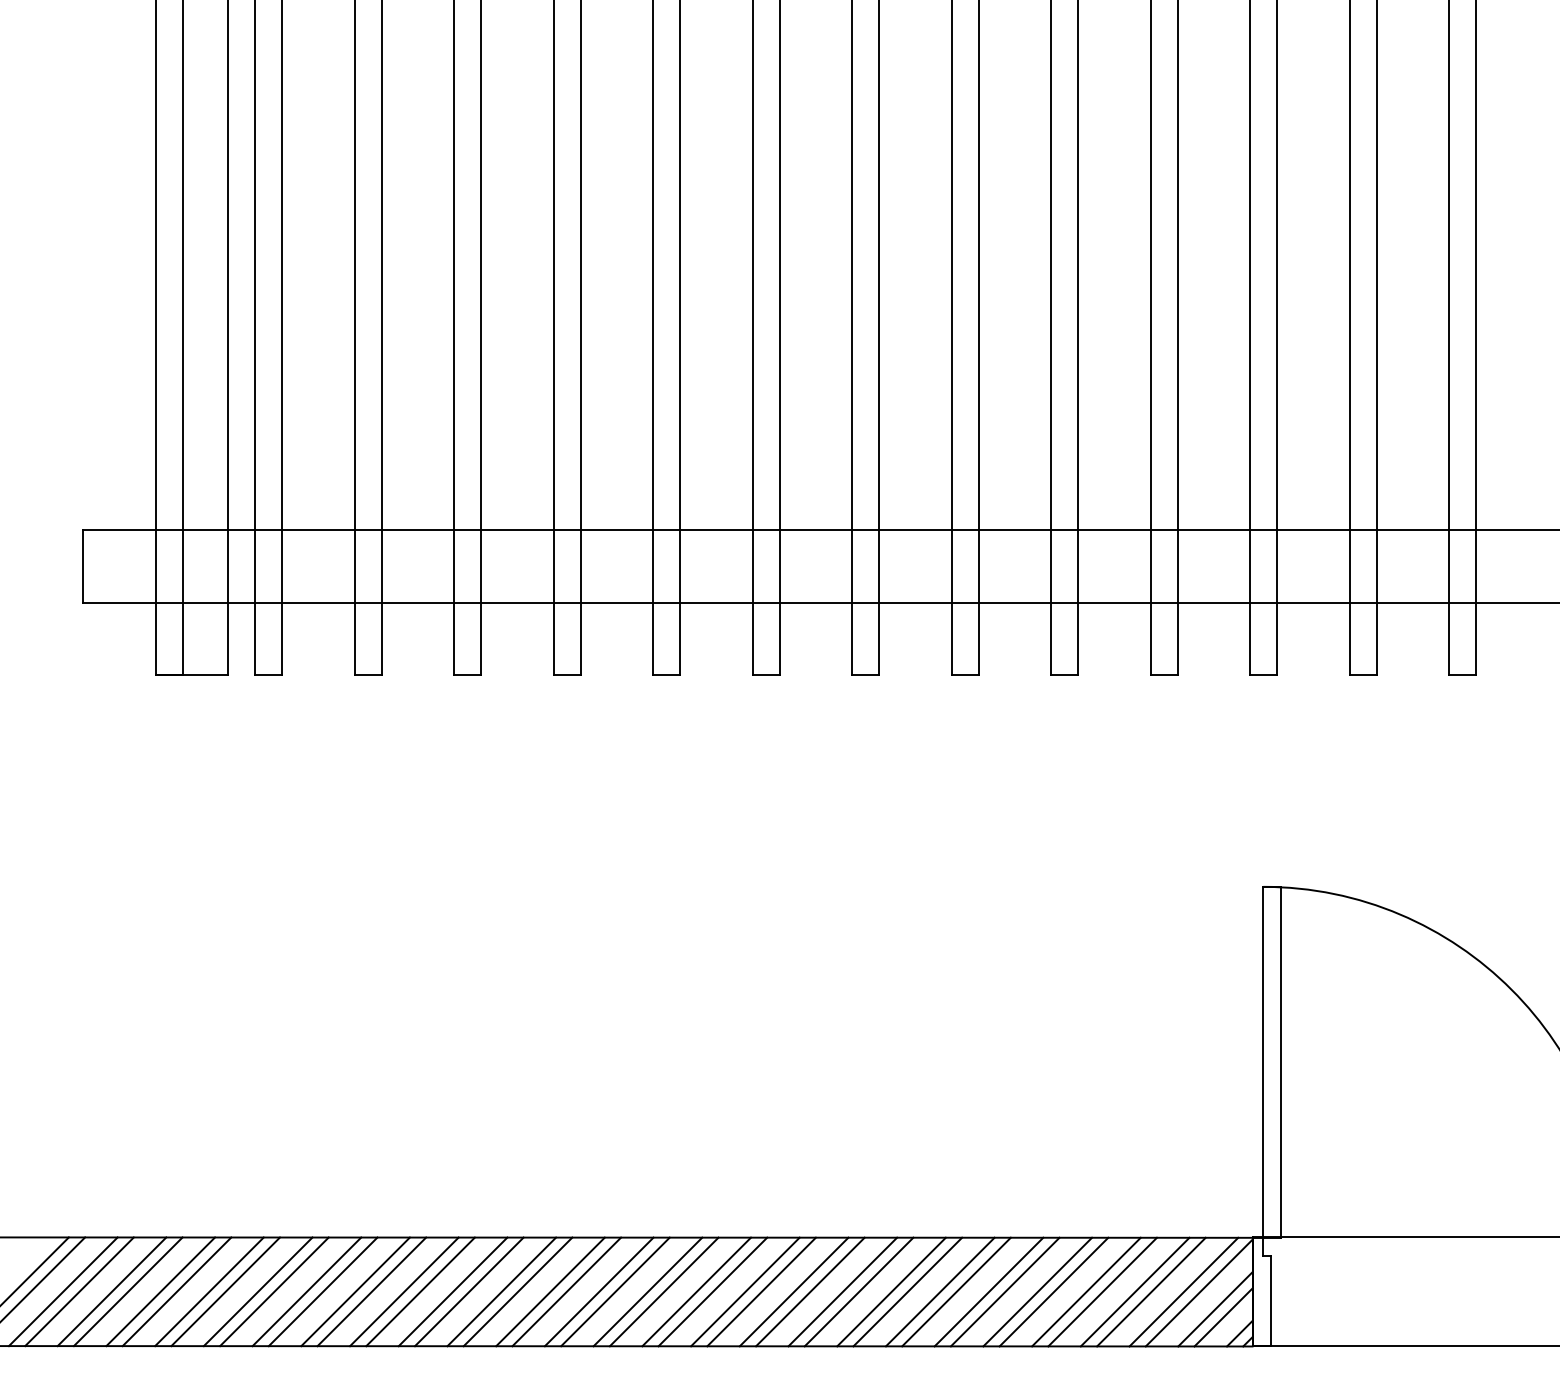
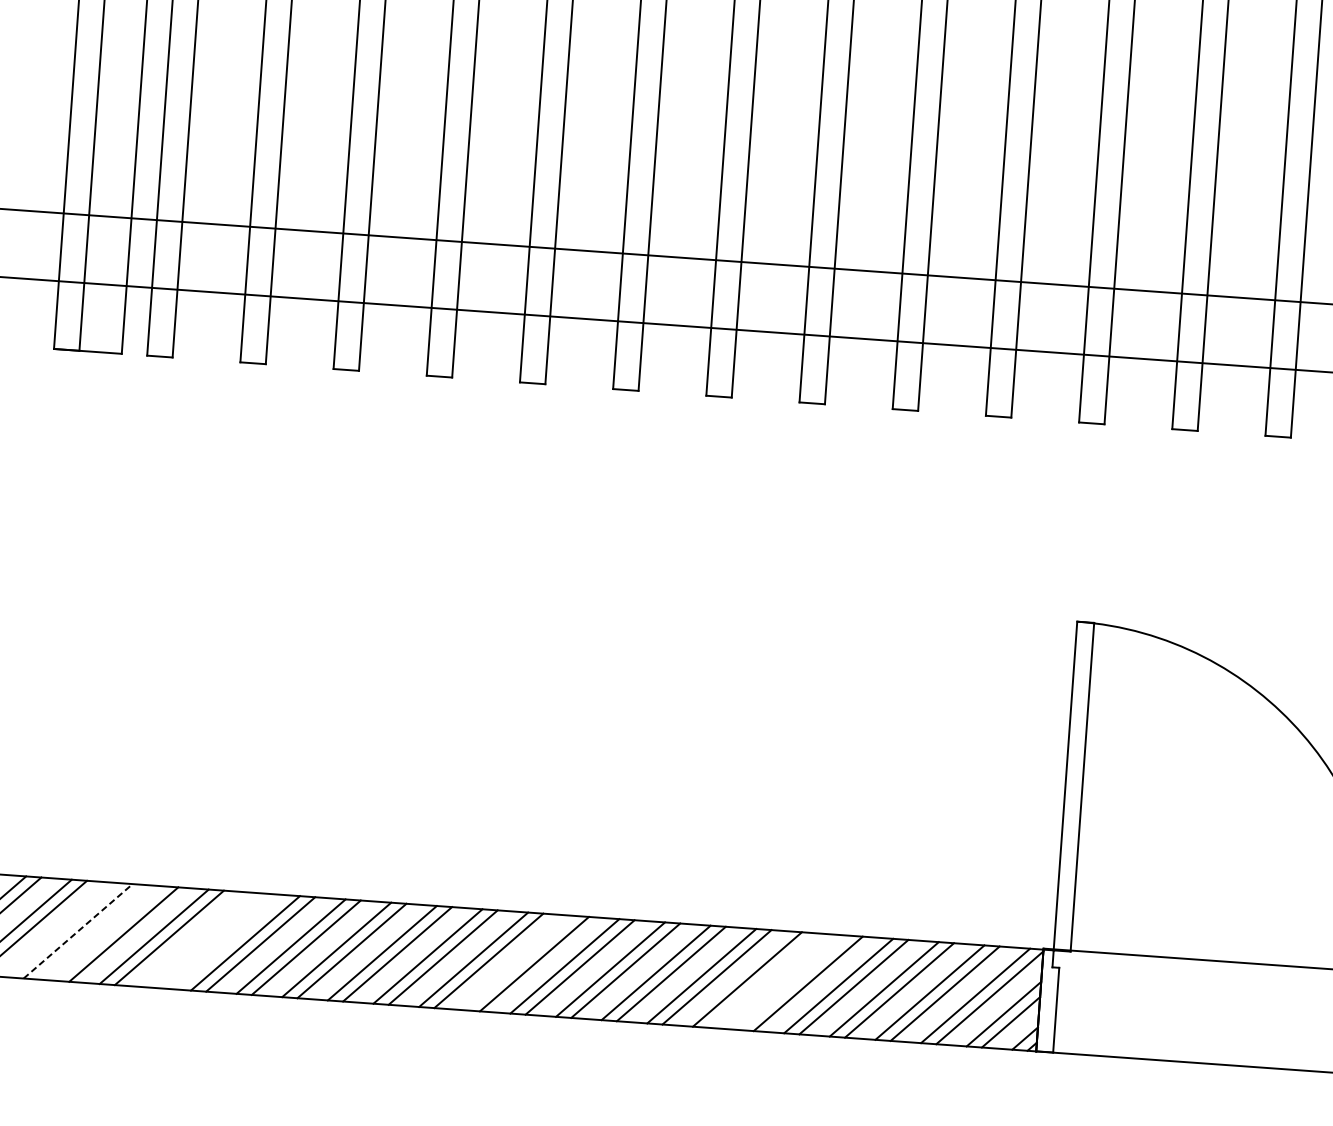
line: (209, 1291) -> (63, 929), removed
line: (225, 1291) -> (78, 930), solid -> dashed
line: (257, 1291) -> (107, 933), removed
line: (355, 1291) -> (199, 939), removed
line: (371, 1291) -> (214, 940), removed
line: (696, 1291) -> (519, 962), removed
line: (956, 1291) -> (762, 980), removed
line: (988, 1291) -> (792, 982), removed

